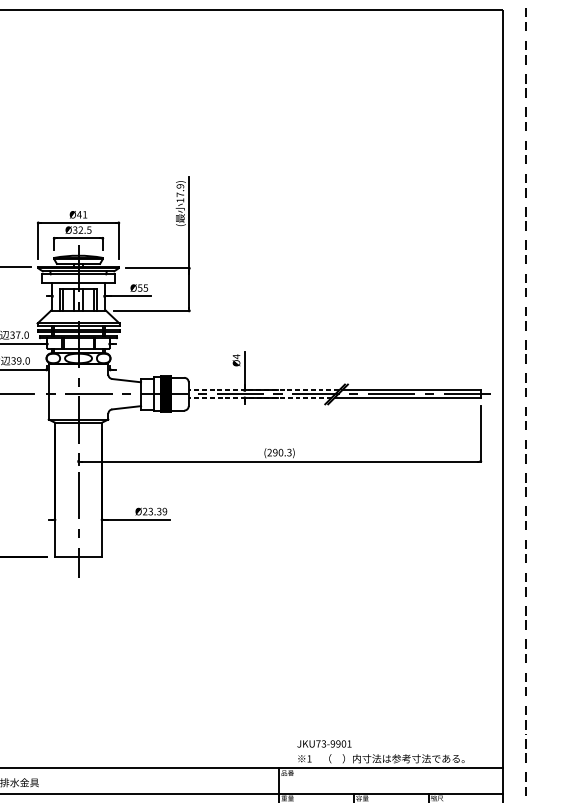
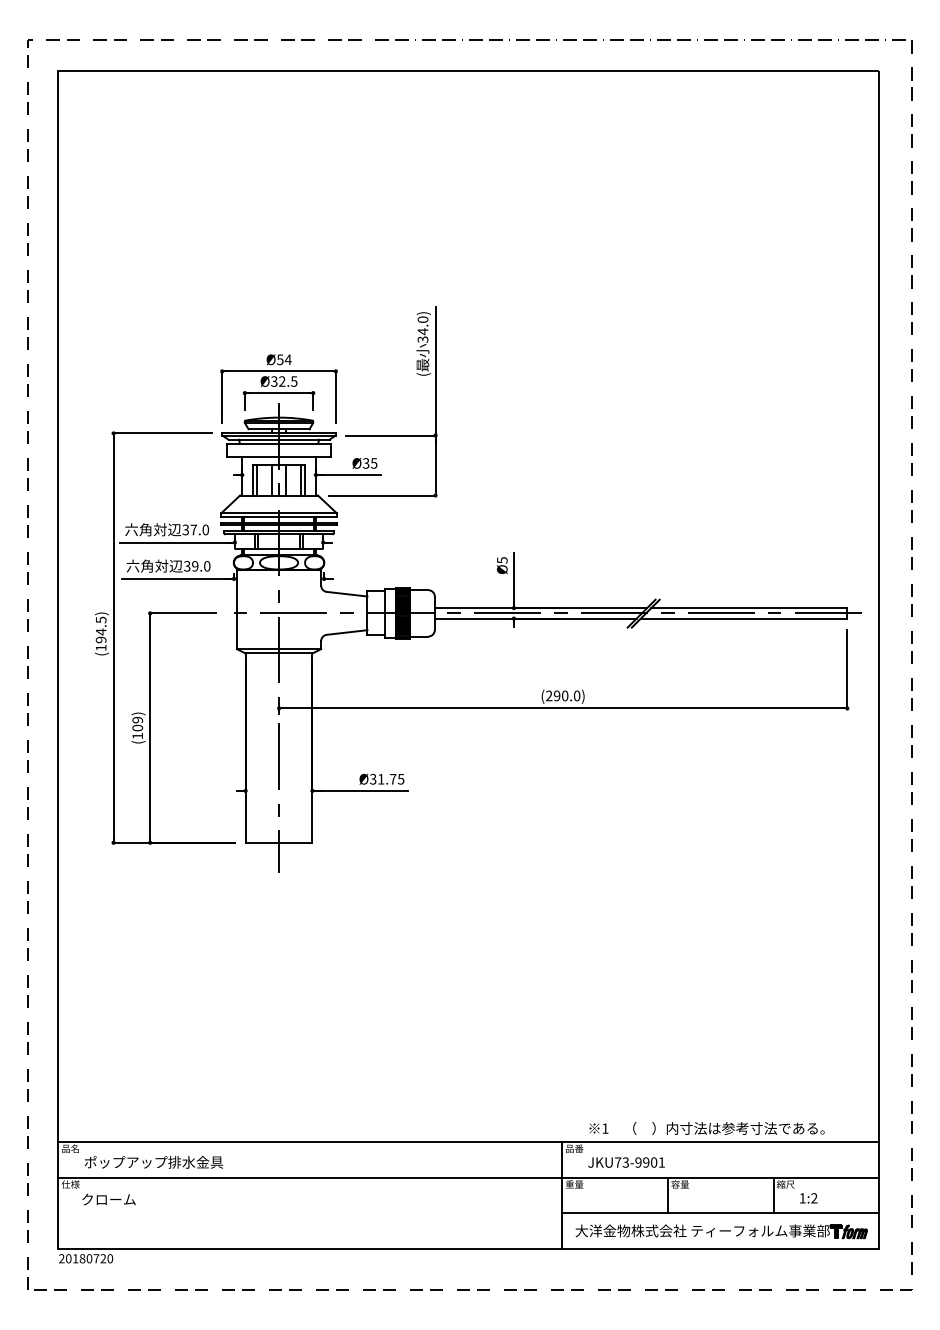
text: (180, 193) -> (422, 329), 17.9) -> 34.0)
text: (81, 214) -> (283, 359), Ø41 -> Ø54
text: (140, 287) -> (366, 462), Ø55 -> Ø35
text: (236, 356) -> (502, 559), Ø4 -> Ø5
line: (263, 390) -> (540, 608), dashed -> solid
line: (260, 397) -> (535, 618), dashed -> solid
text: (289, 452) -> (576, 695), (290.3) -> (290.0)
text: (155, 511) -> (387, 778), Ø23.39 -> Ø31.75
text: (324, 743) -> (626, 1162), moved

